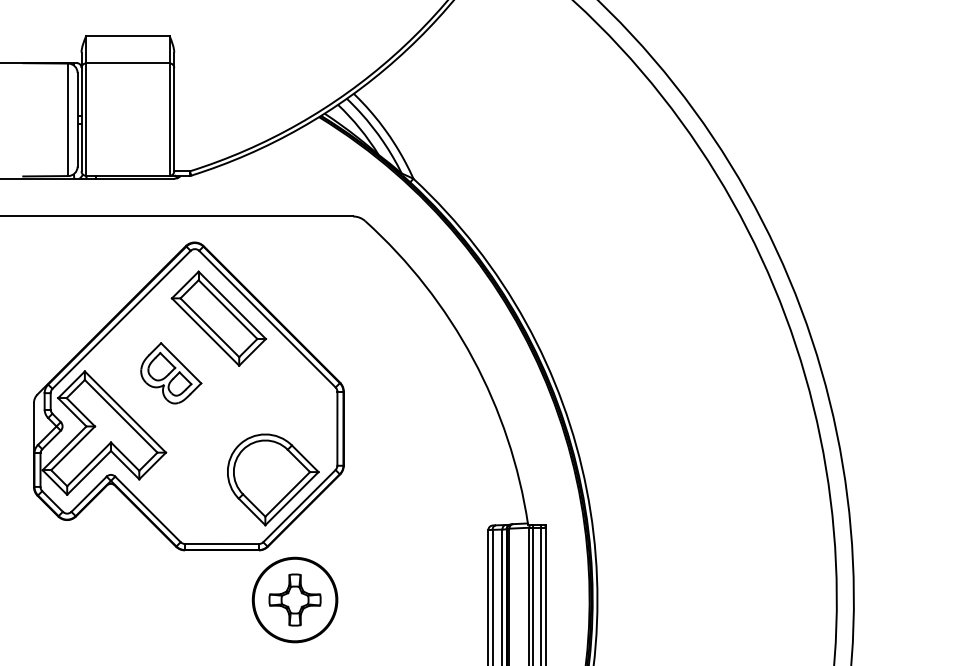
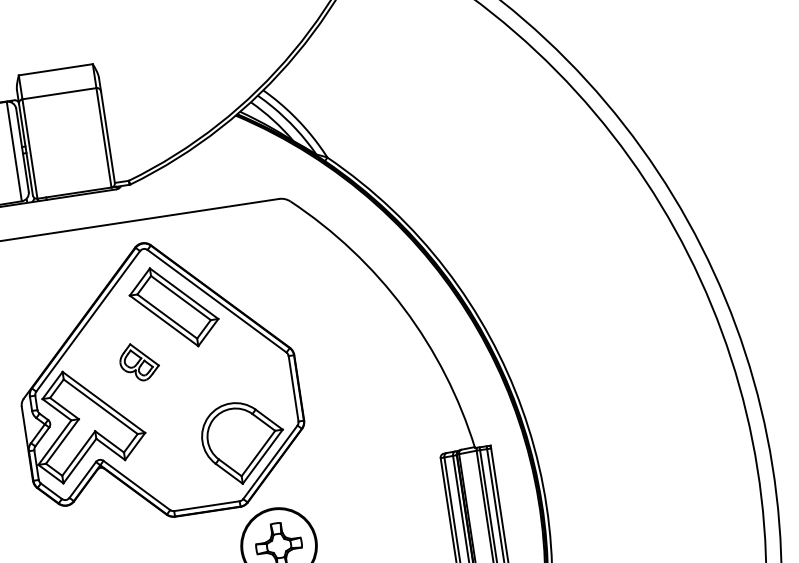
part: (171, 373) -> (139, 362), size x0.7

